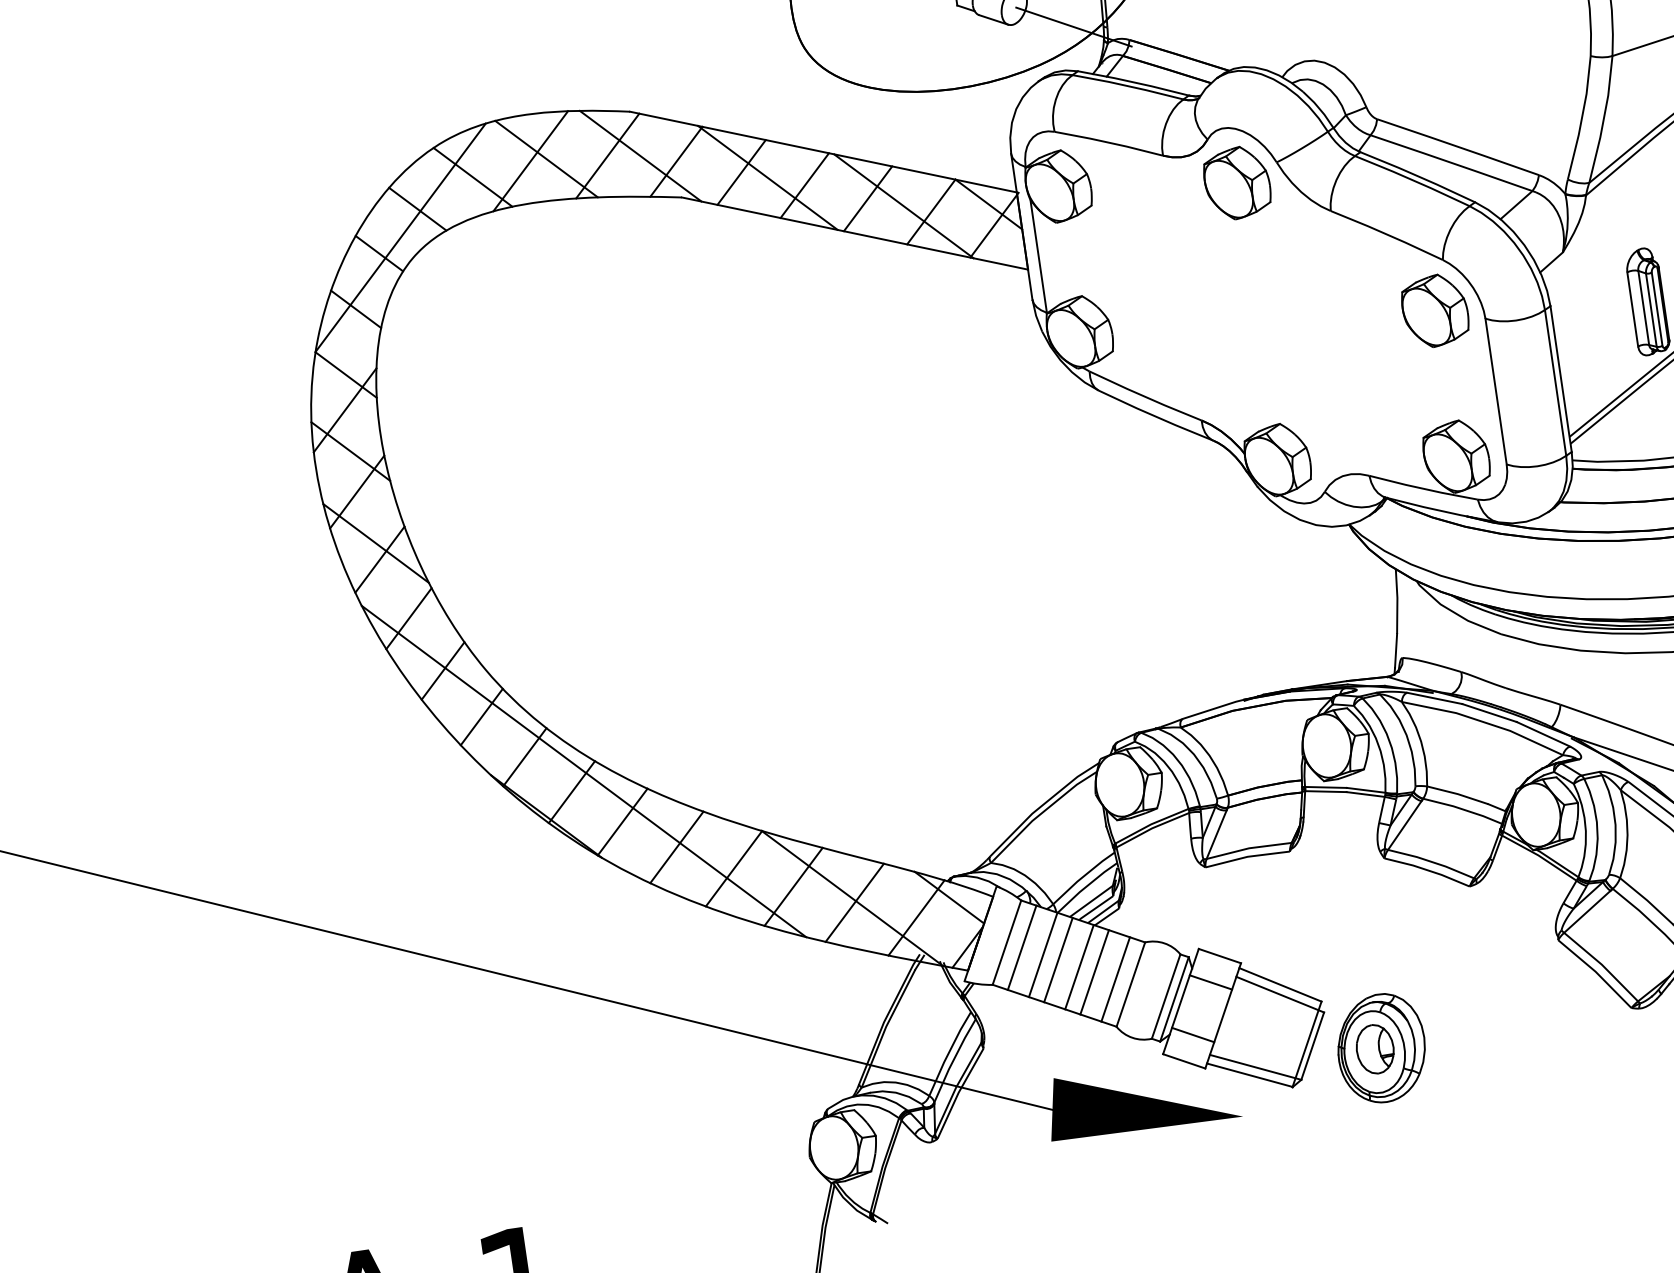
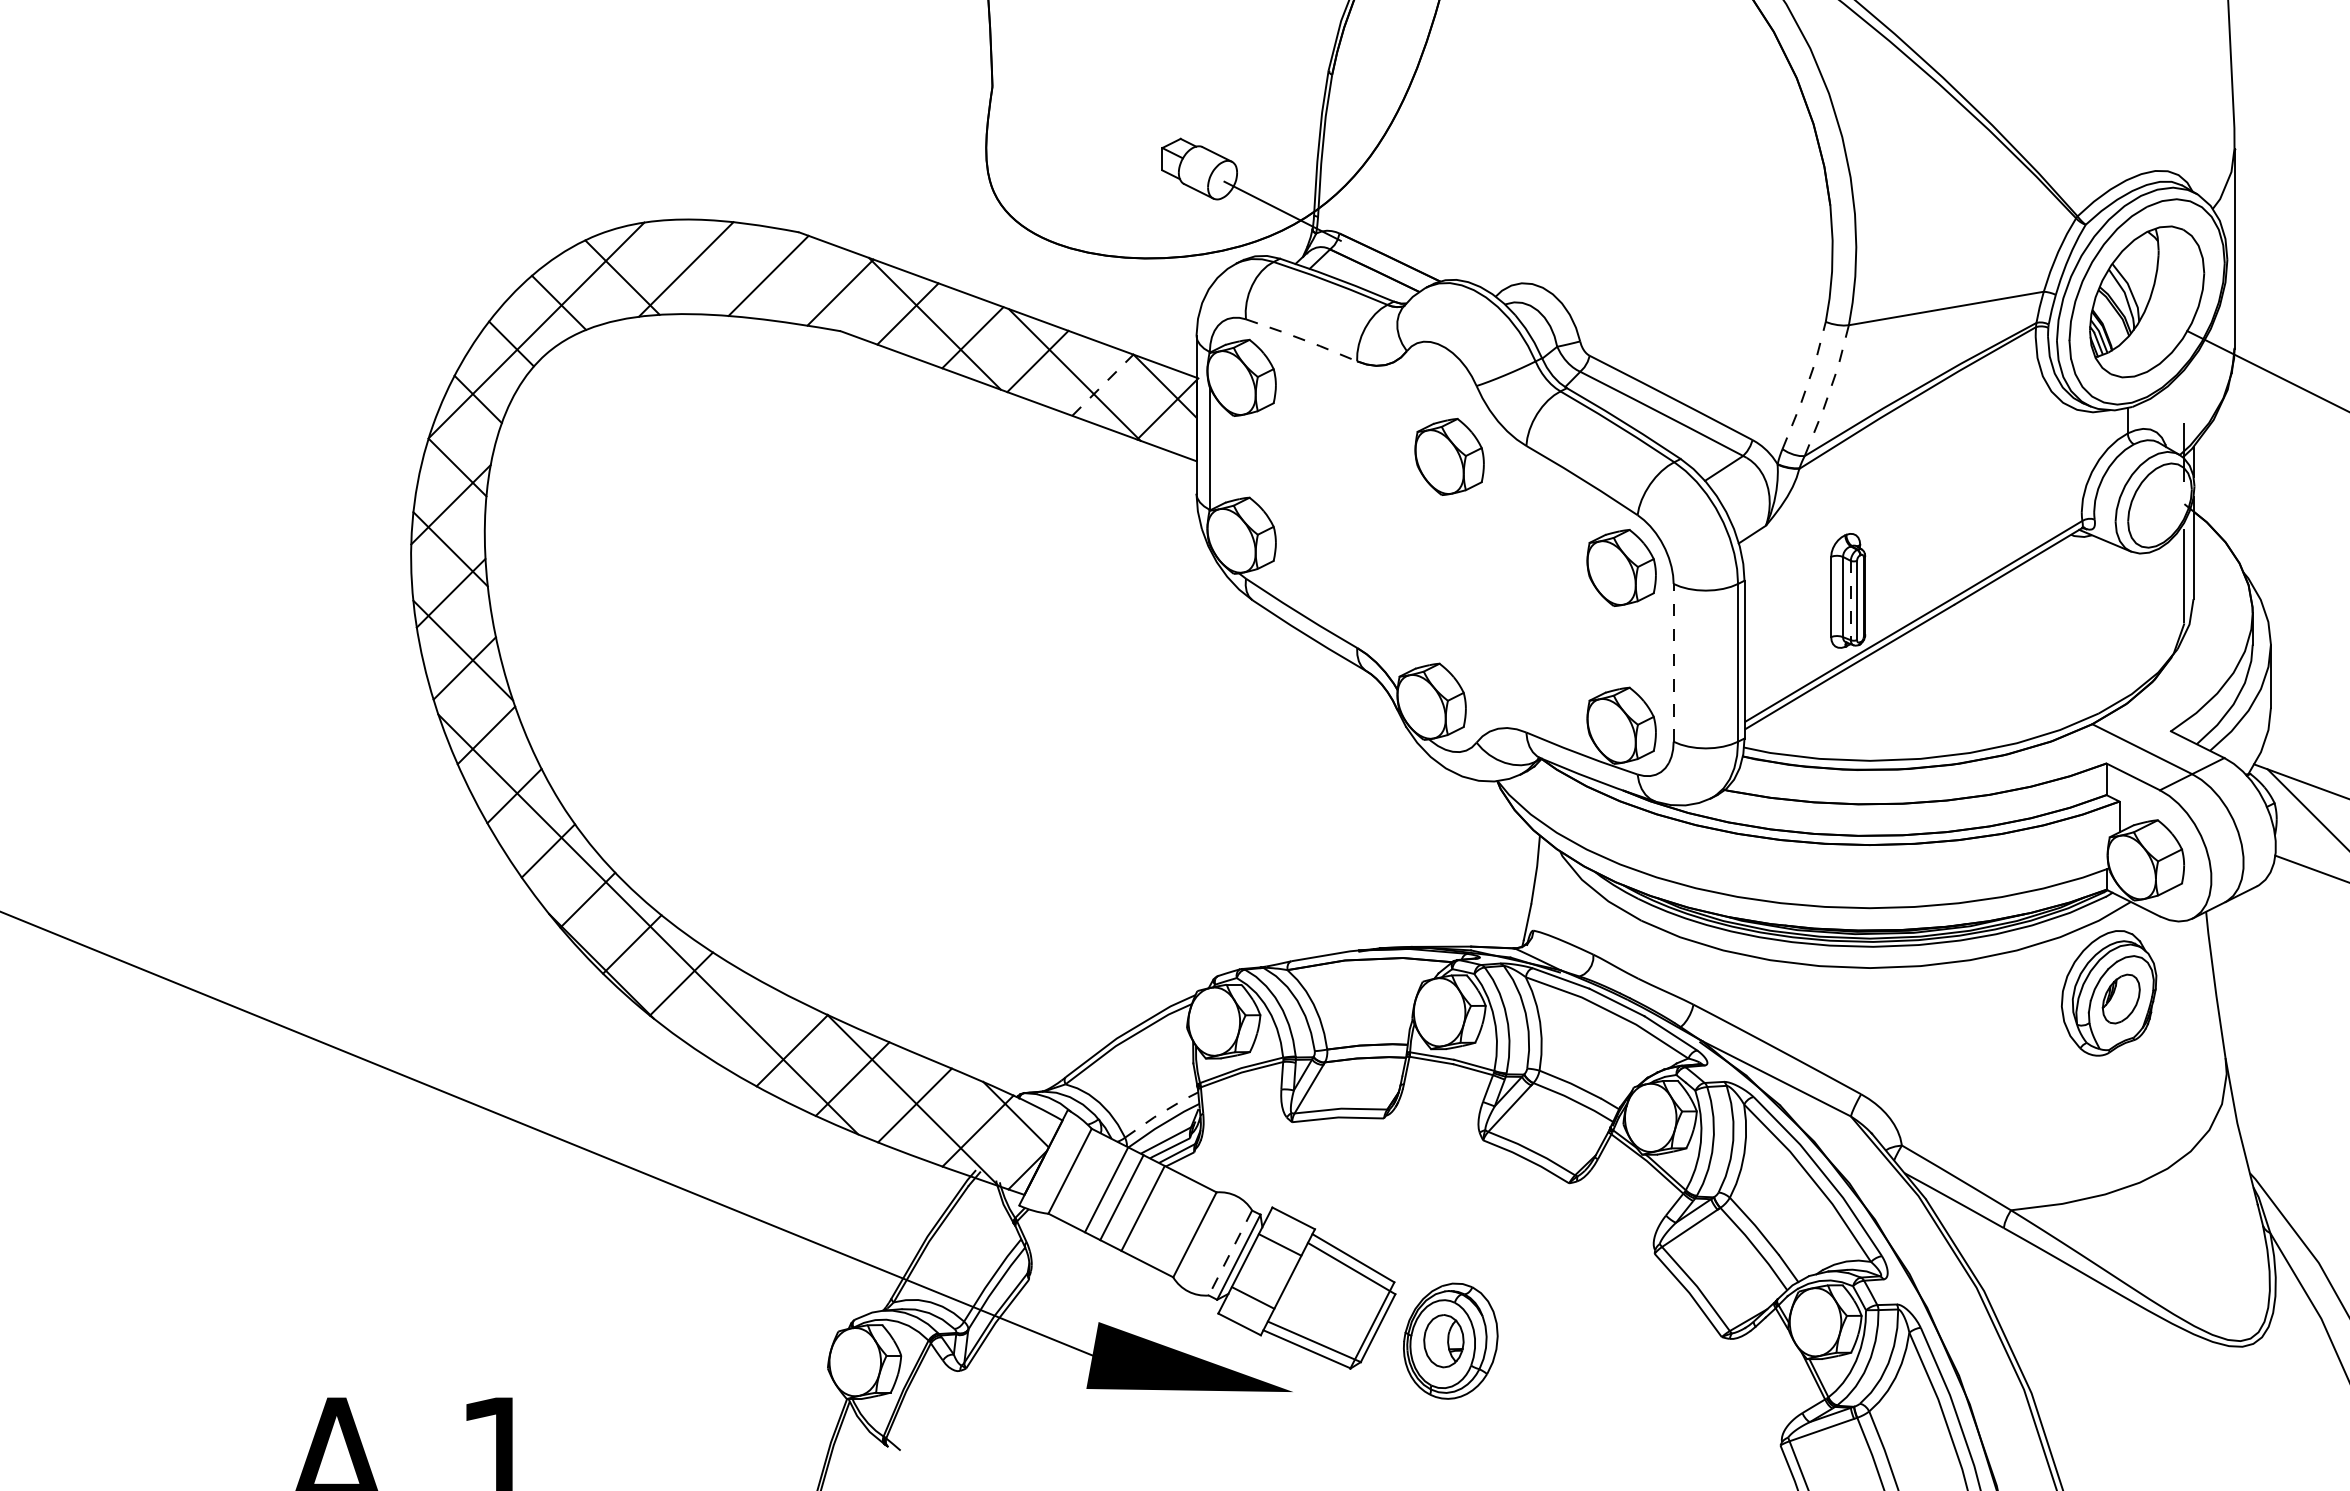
line: (1581, 118) -> (1806, 386), solid -> dashed
line: (1603, 119) -> (1829, 391), solid -> dashed
line: (1109, 142) -> (1302, 339), solid -> dashed
line: (640, 155) -> (803, 280), removed
line: (545, 159) -> (702, 269), removed
part: (1237, 182) -> (1449, 456), moved
line: (931, 211) -> (1103, 384), solid -> dashed
line: (1651, 310) -> (1850, 600), solid -> dashed
line: (1495, 391) -> (1673, 662), solid -> dashed
line: (676, 847) -> (734, 1019), removed
line: (1082, 877) -> (1160, 1113), solid -> dashed
line: (1022, 947) -> (1085, 1178), removed
line: (1094, 971) -> (1158, 1215), removed
line: (1115, 978) -> (1179, 1226), removed
line: (1166, 997) -> (1230, 1253), solid -> dashed

